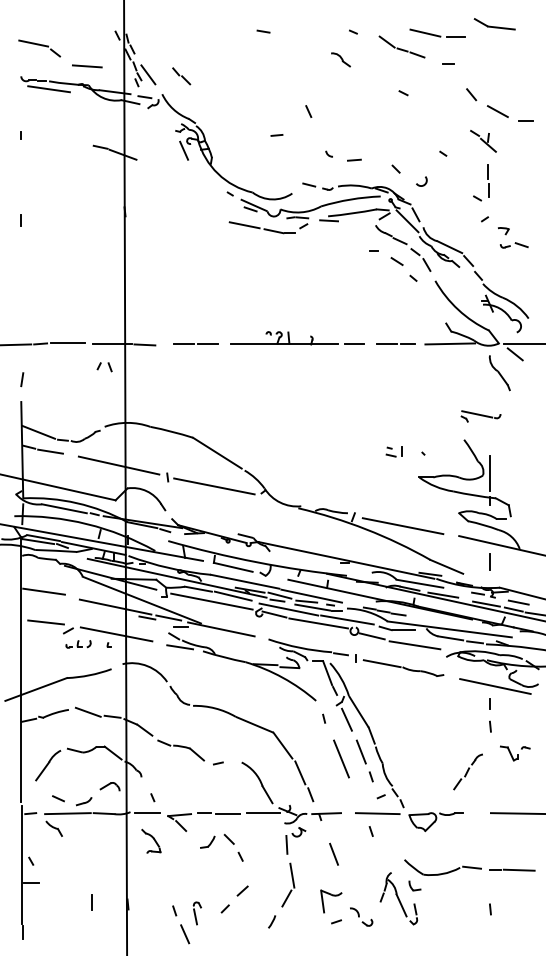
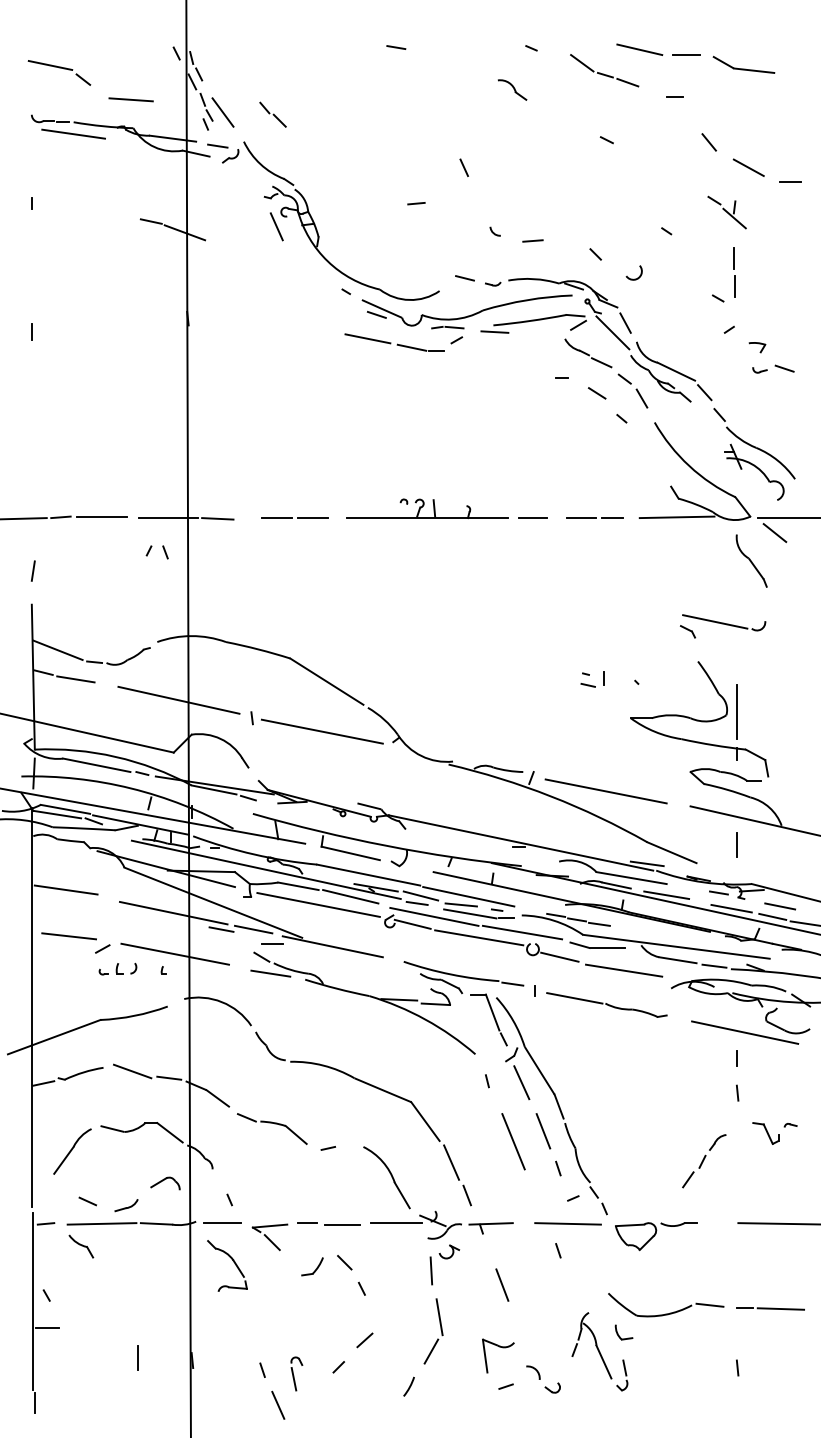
part: (494, 24) -> (743, 65), moved
part: (480, 416) -> (722, 626), size x1.43
part: (151, 841) -> (227, 1265), size x1.43

